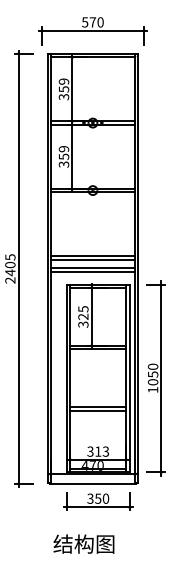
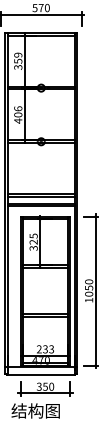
text: (63, 156) -> (17, 114), 359 -> 406
text: (94, 451) -> (42, 349), 313 -> 233
text: (83, 543) -> (35, 410), moved

